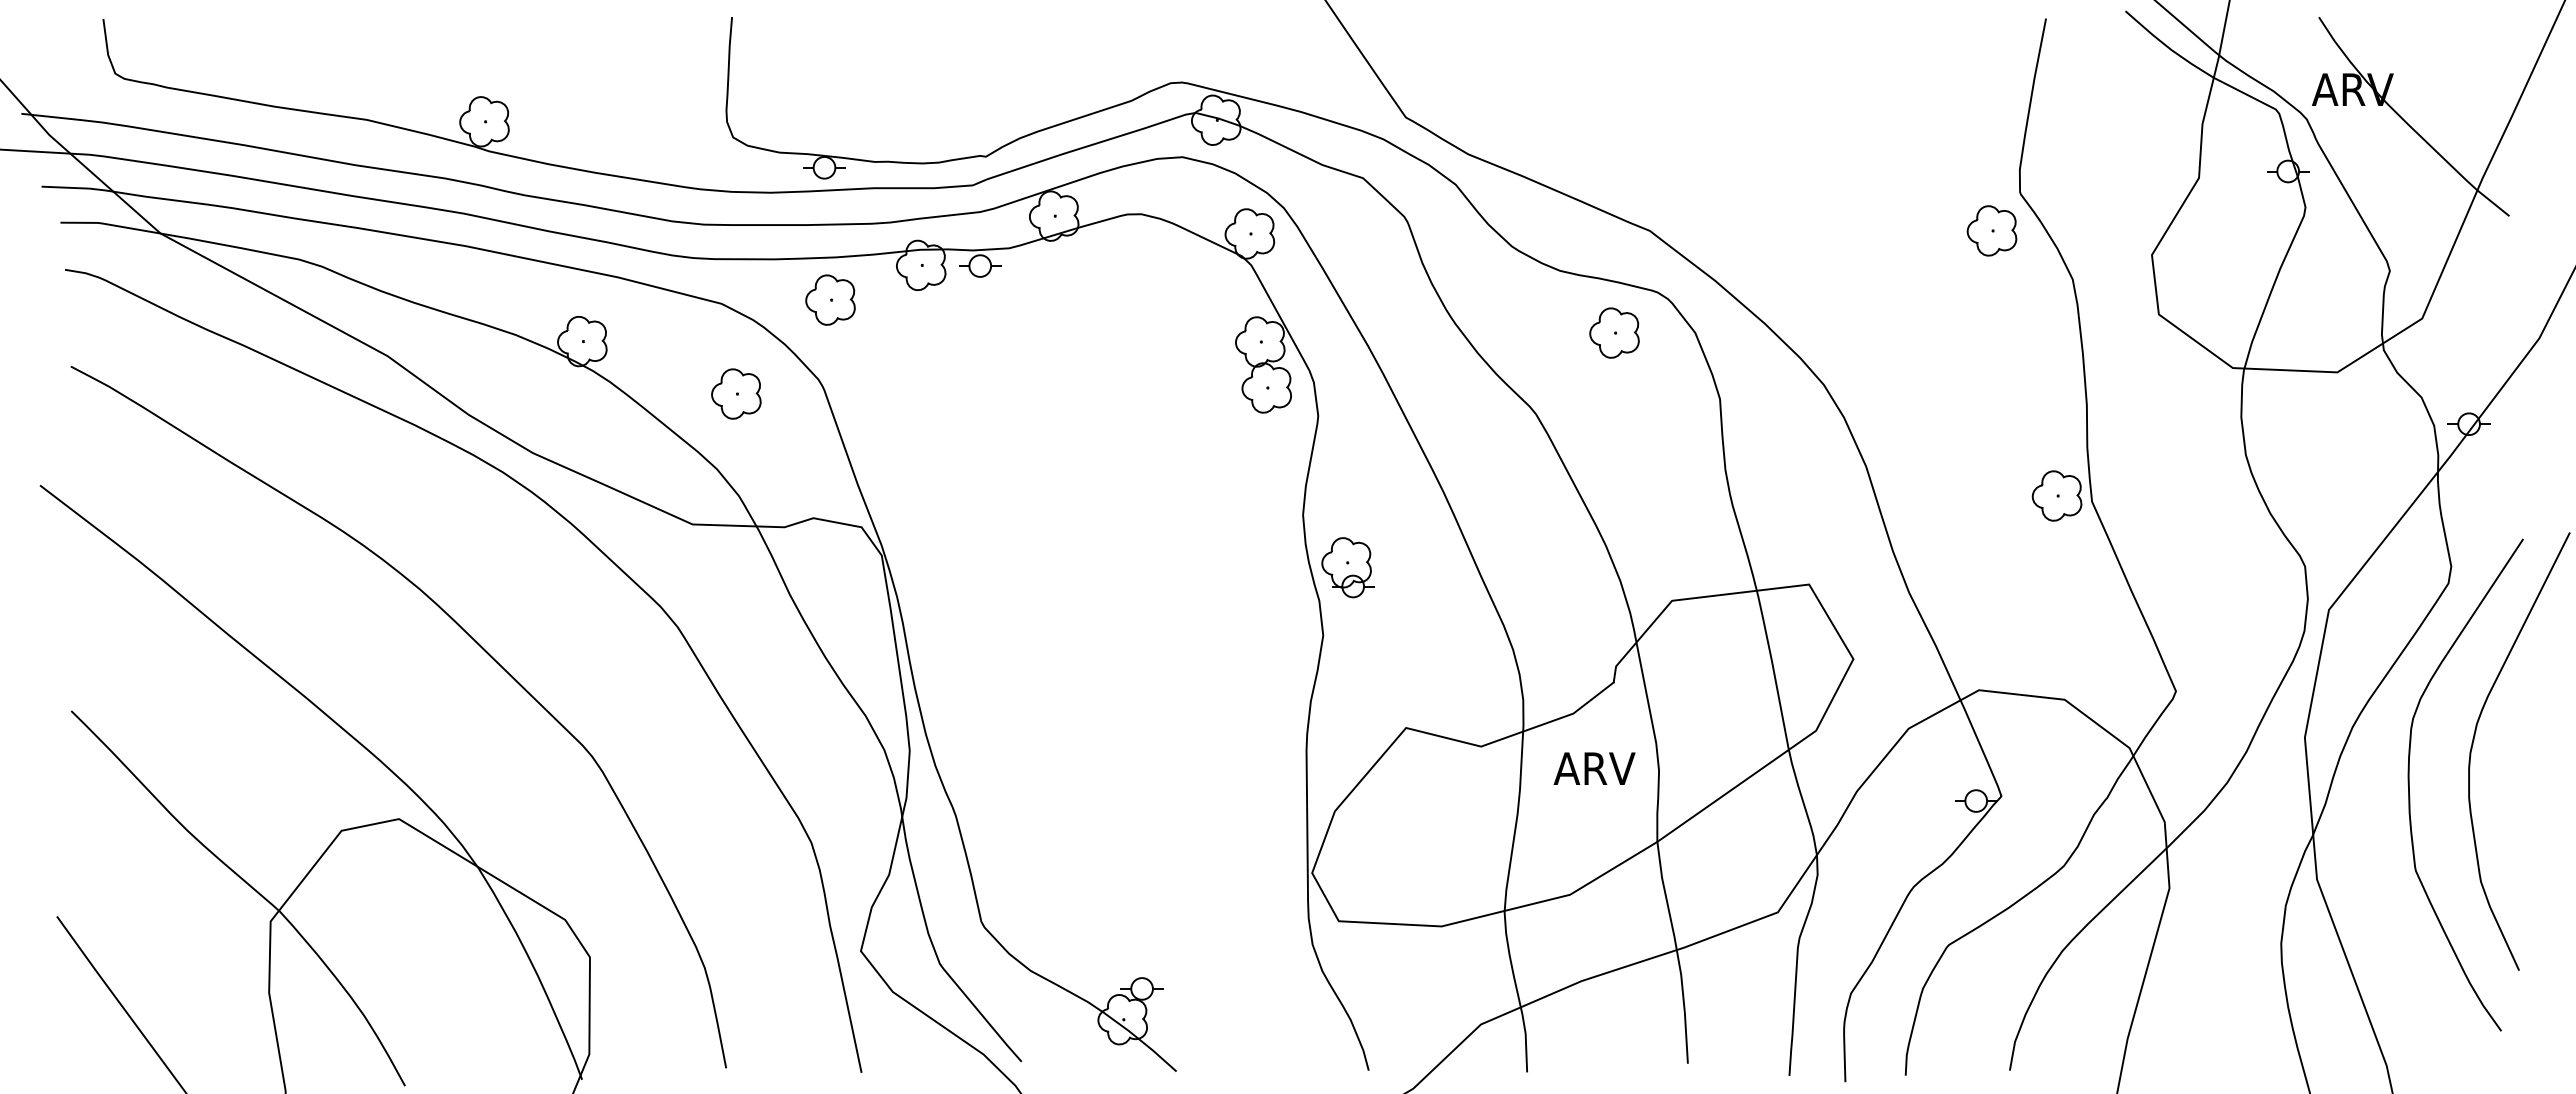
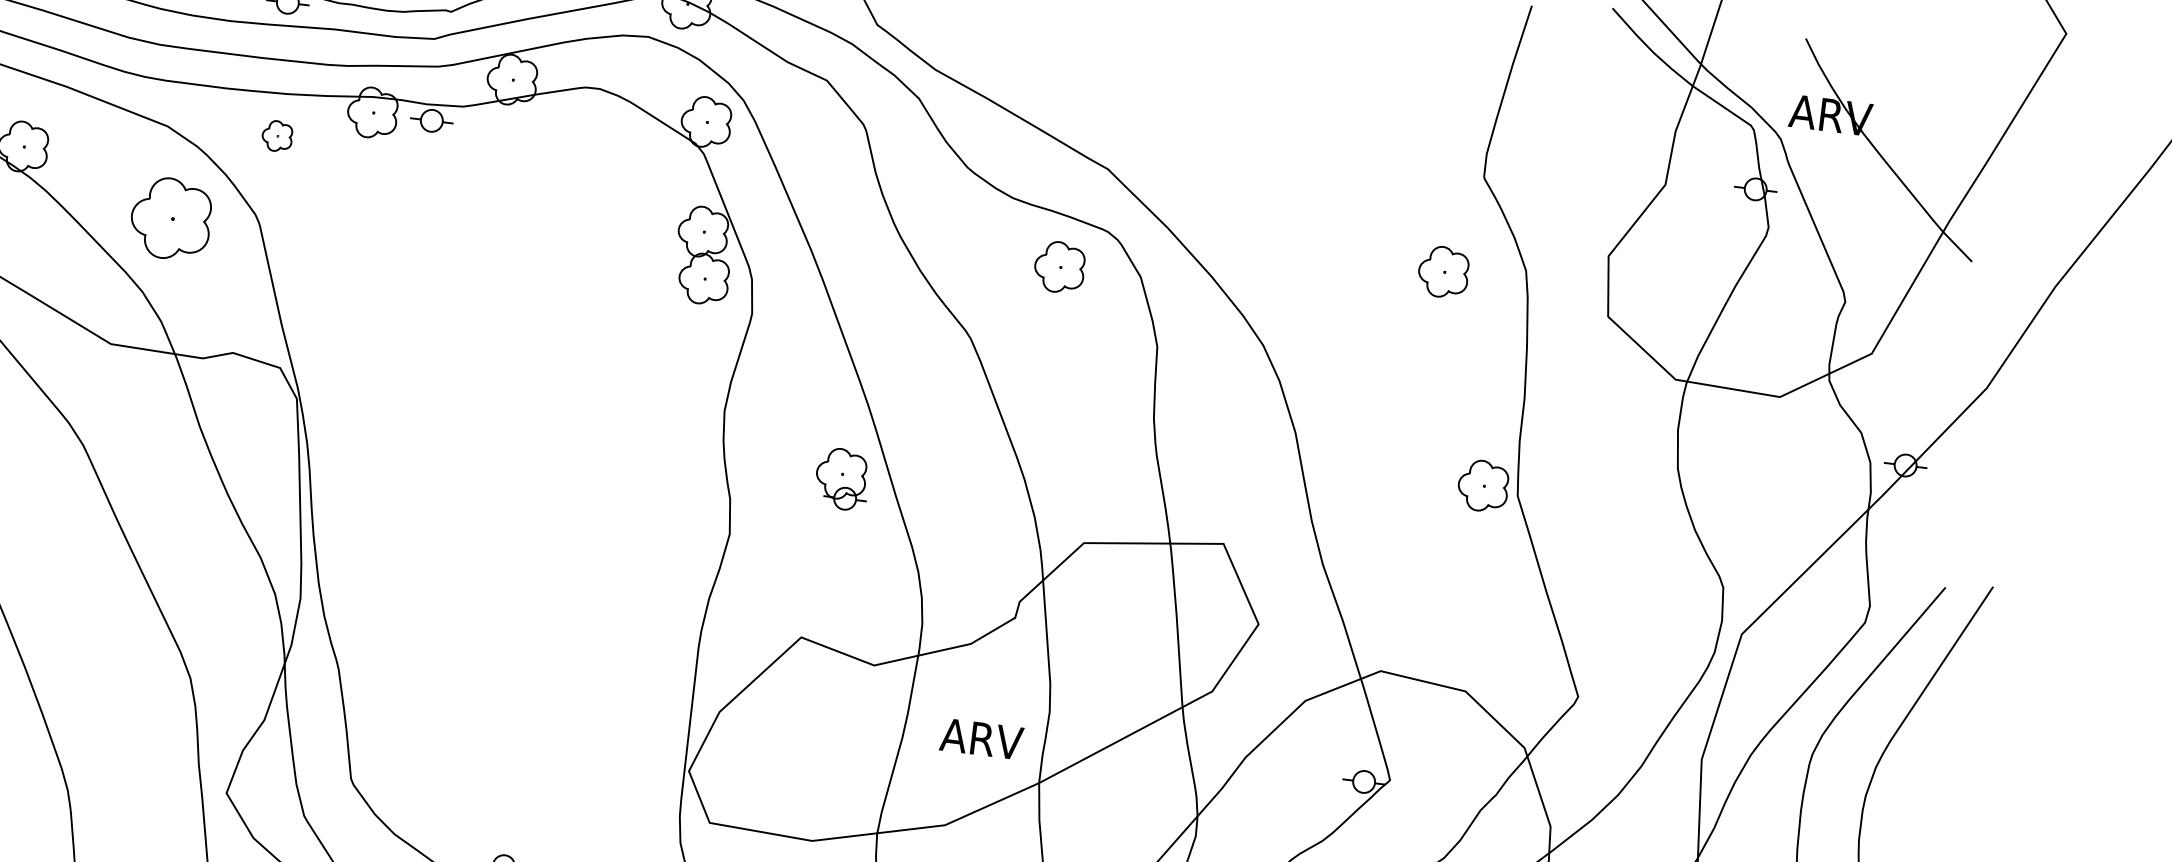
part: (1991, 230) -> (1443, 271), moved
part: (830, 299) -> (277, 135), size x0.6
part: (736, 393) -> (171, 218), size x1.6
part: (1347, 567) -> (841, 478), moved
text: (1594, 768) -> (981, 738), moved

